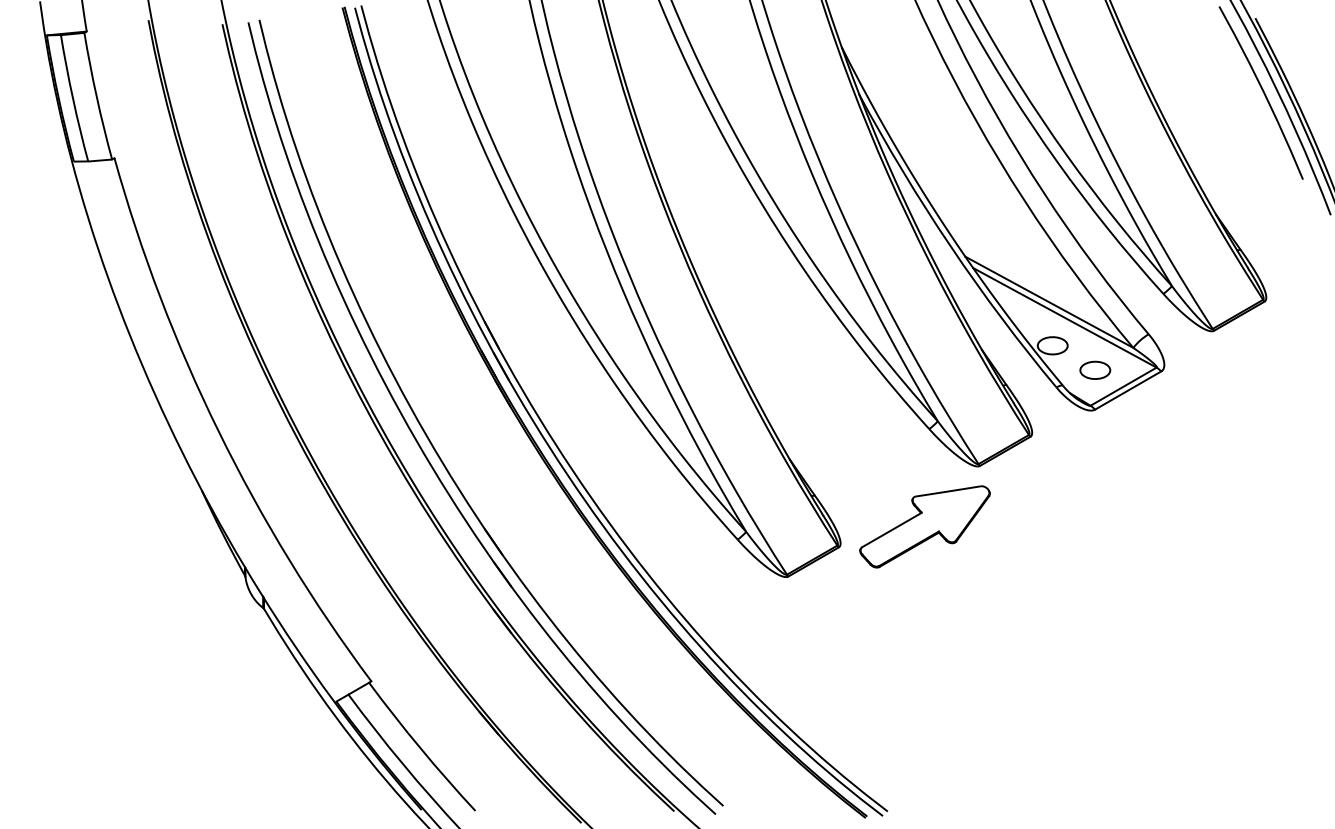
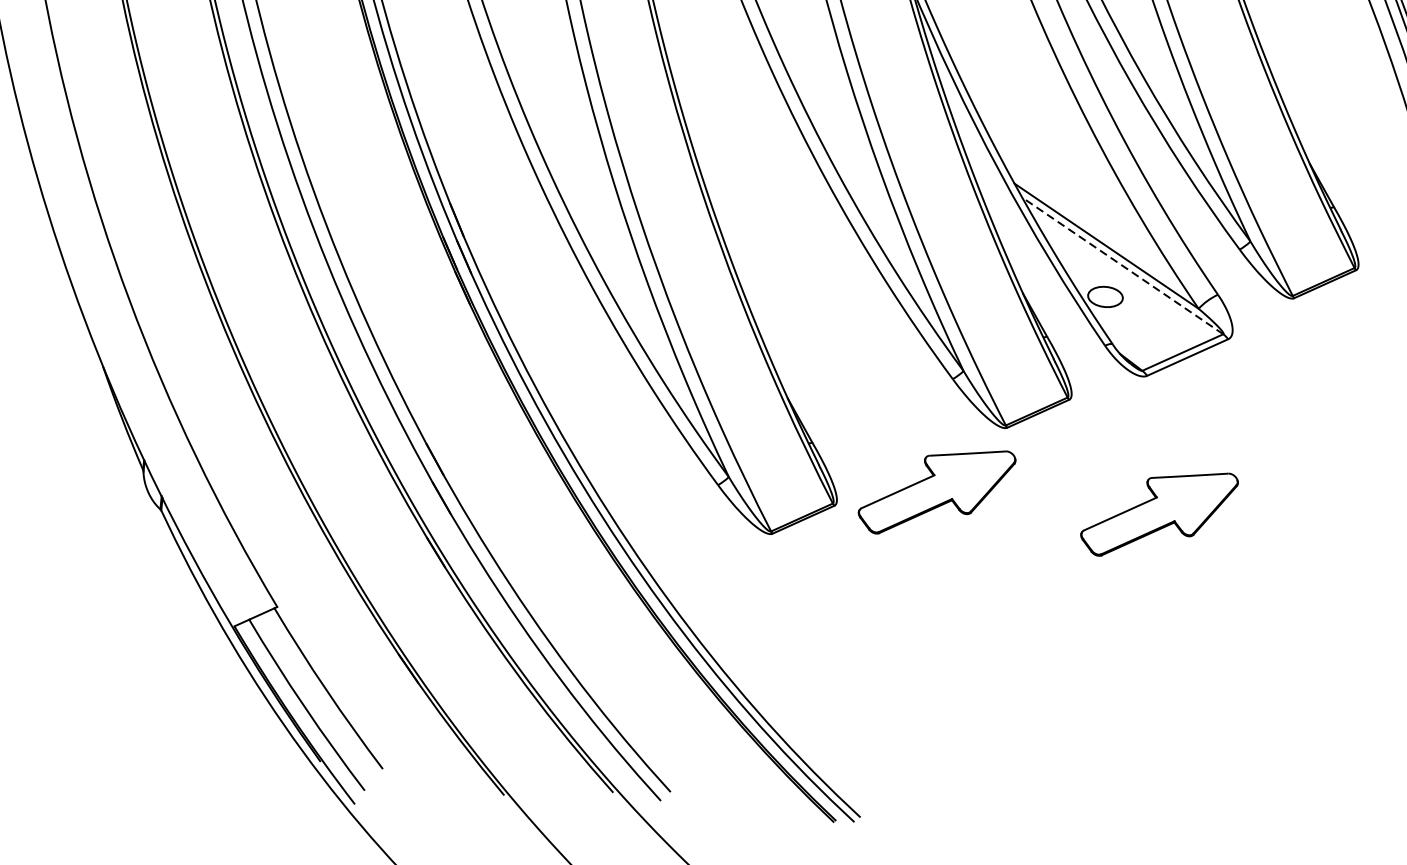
line: (1064, 317) -> (1122, 265), solid -> dashed
part: (1095, 369) -> (1152, 329), removed
part: (1116, 526) -> (1158, 513), added

